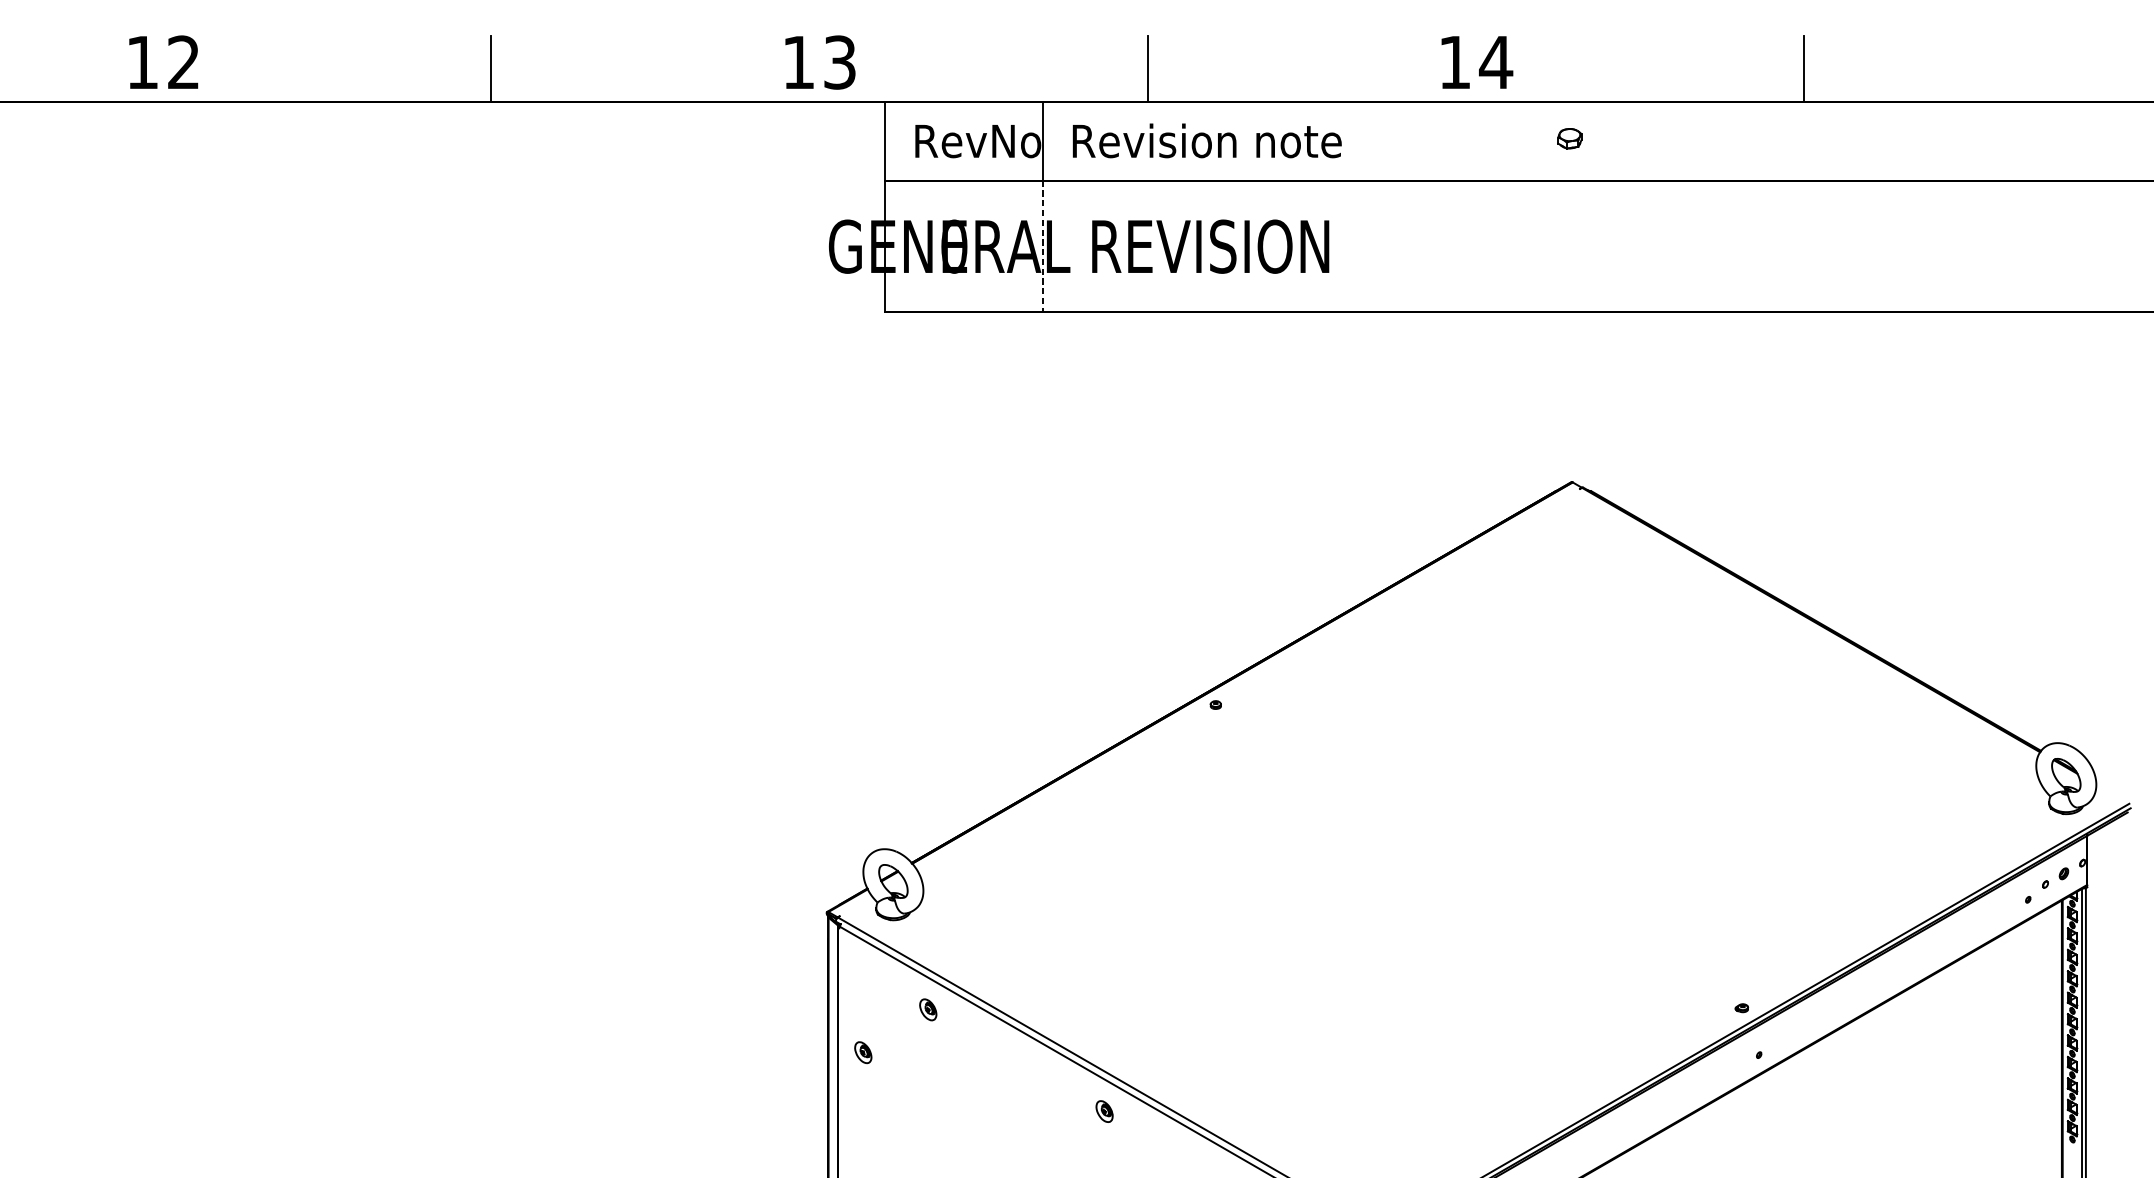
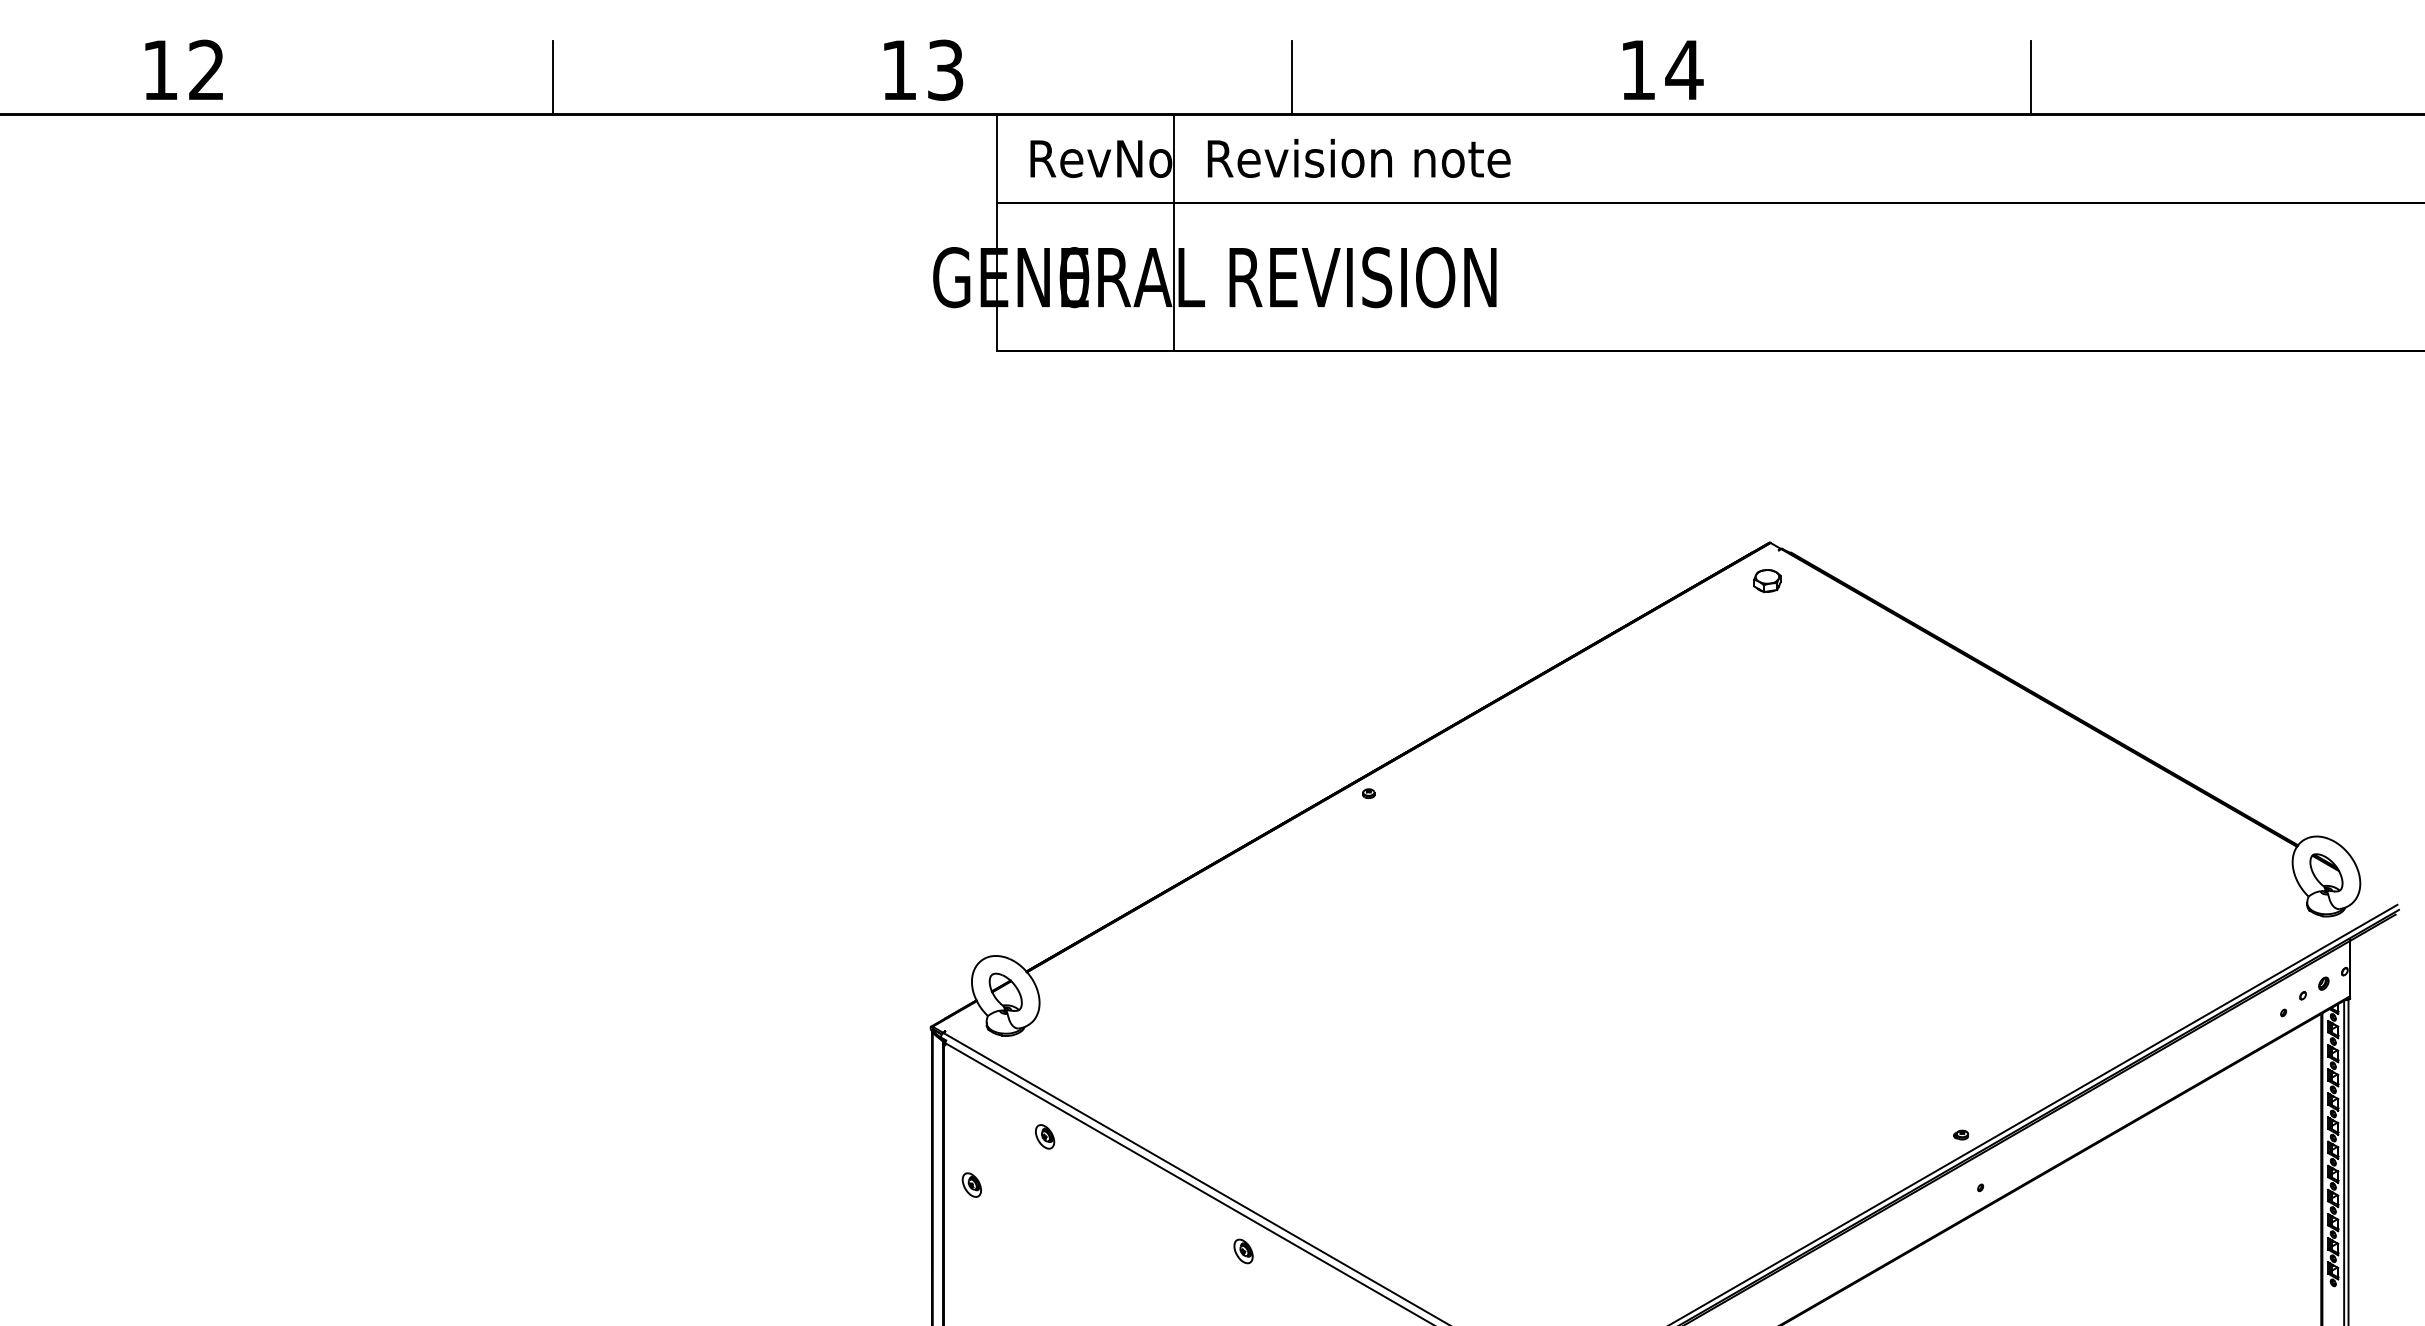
part: (1569, 139) -> (1767, 581), moved
line: (1042, 246) -> (1173, 277), dashed -> solid

